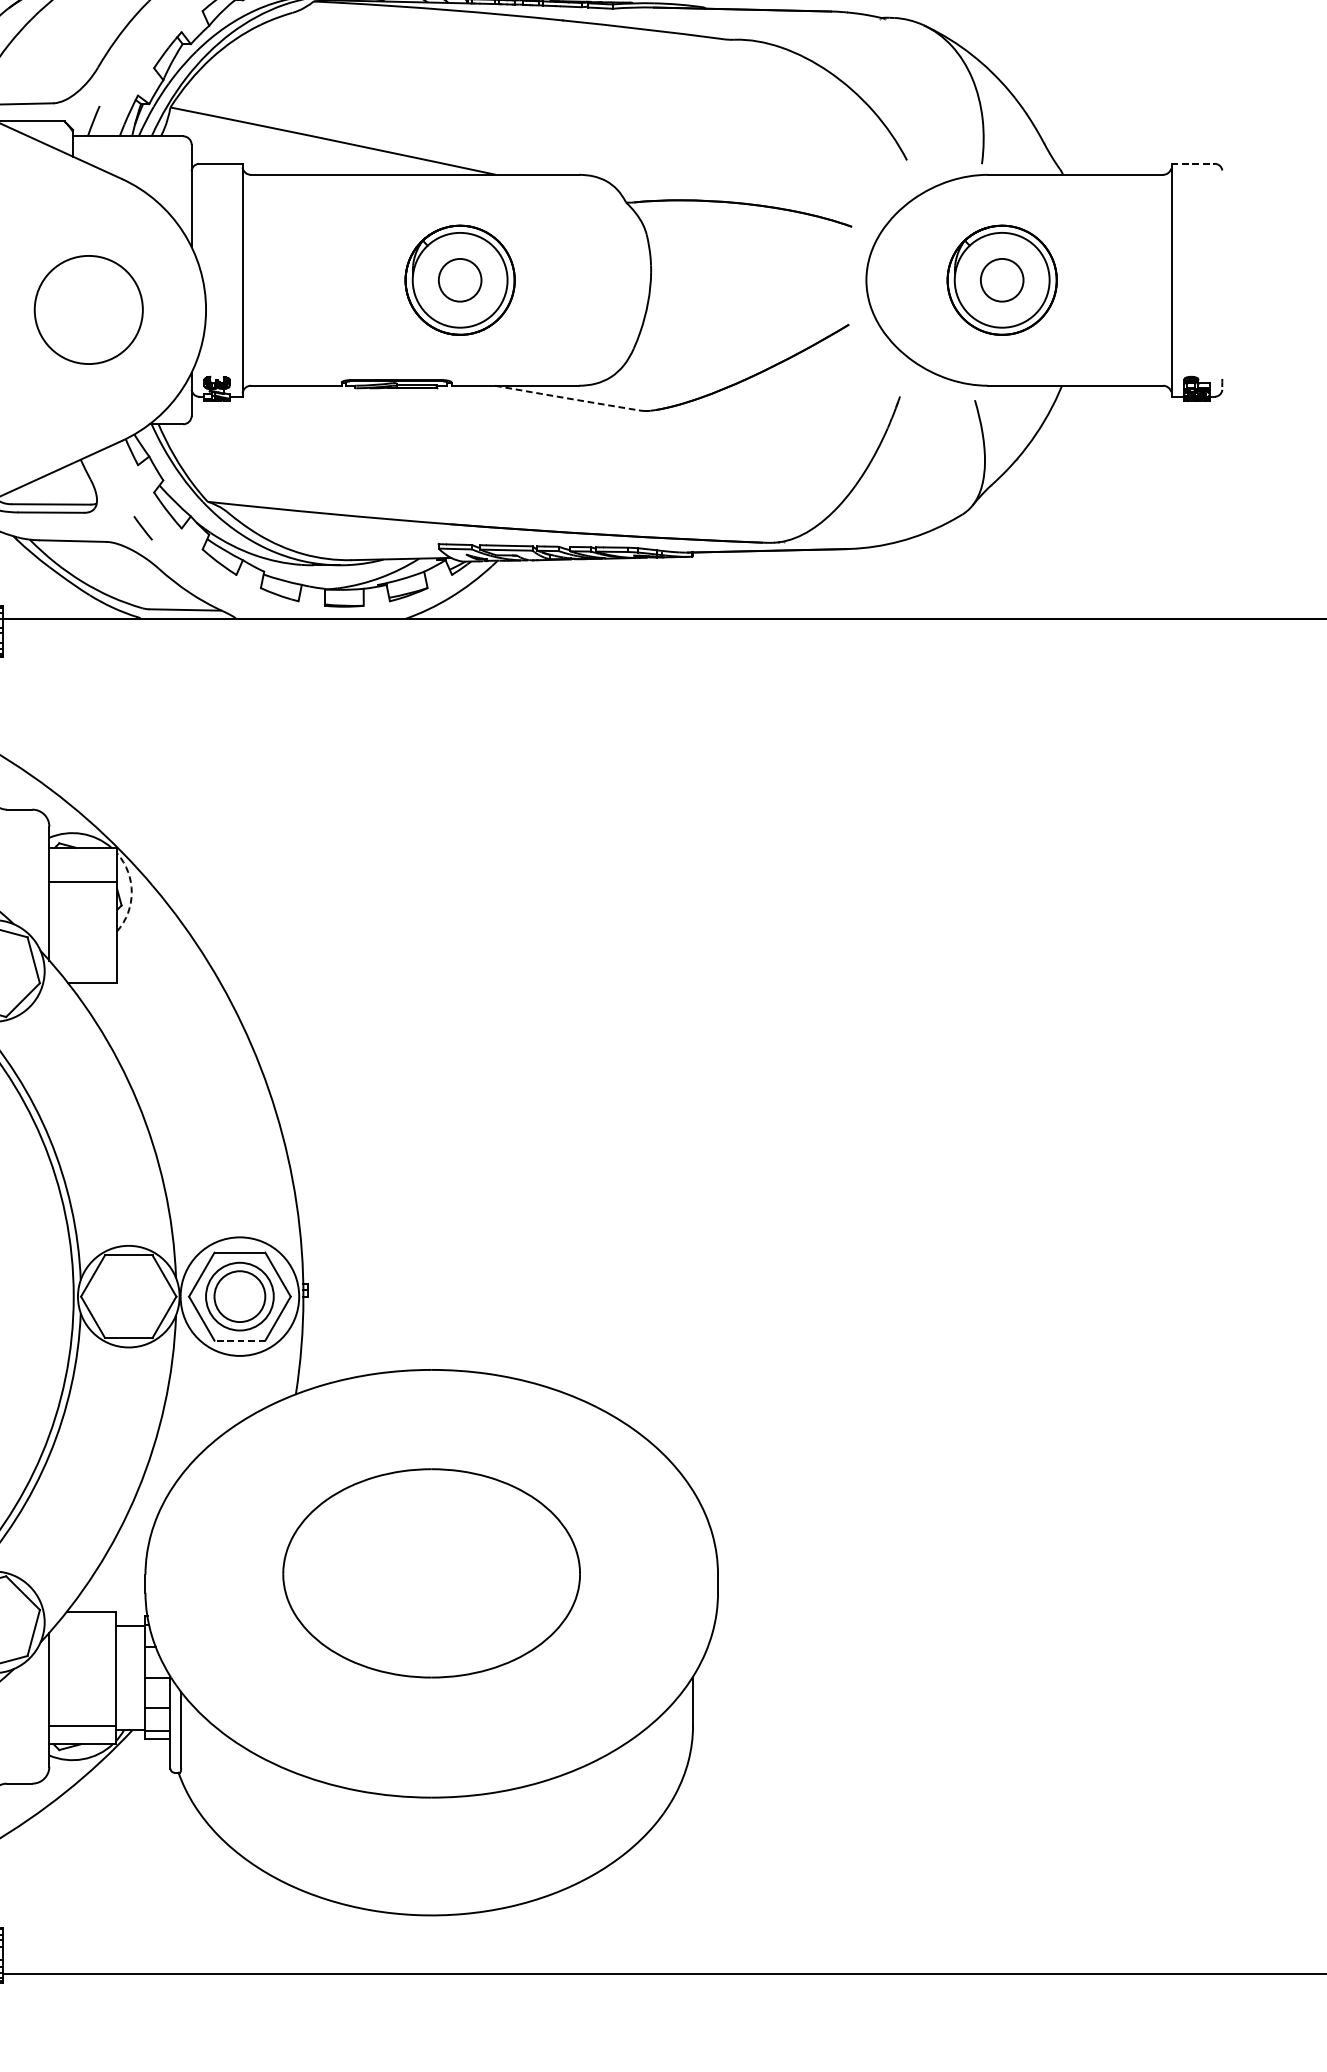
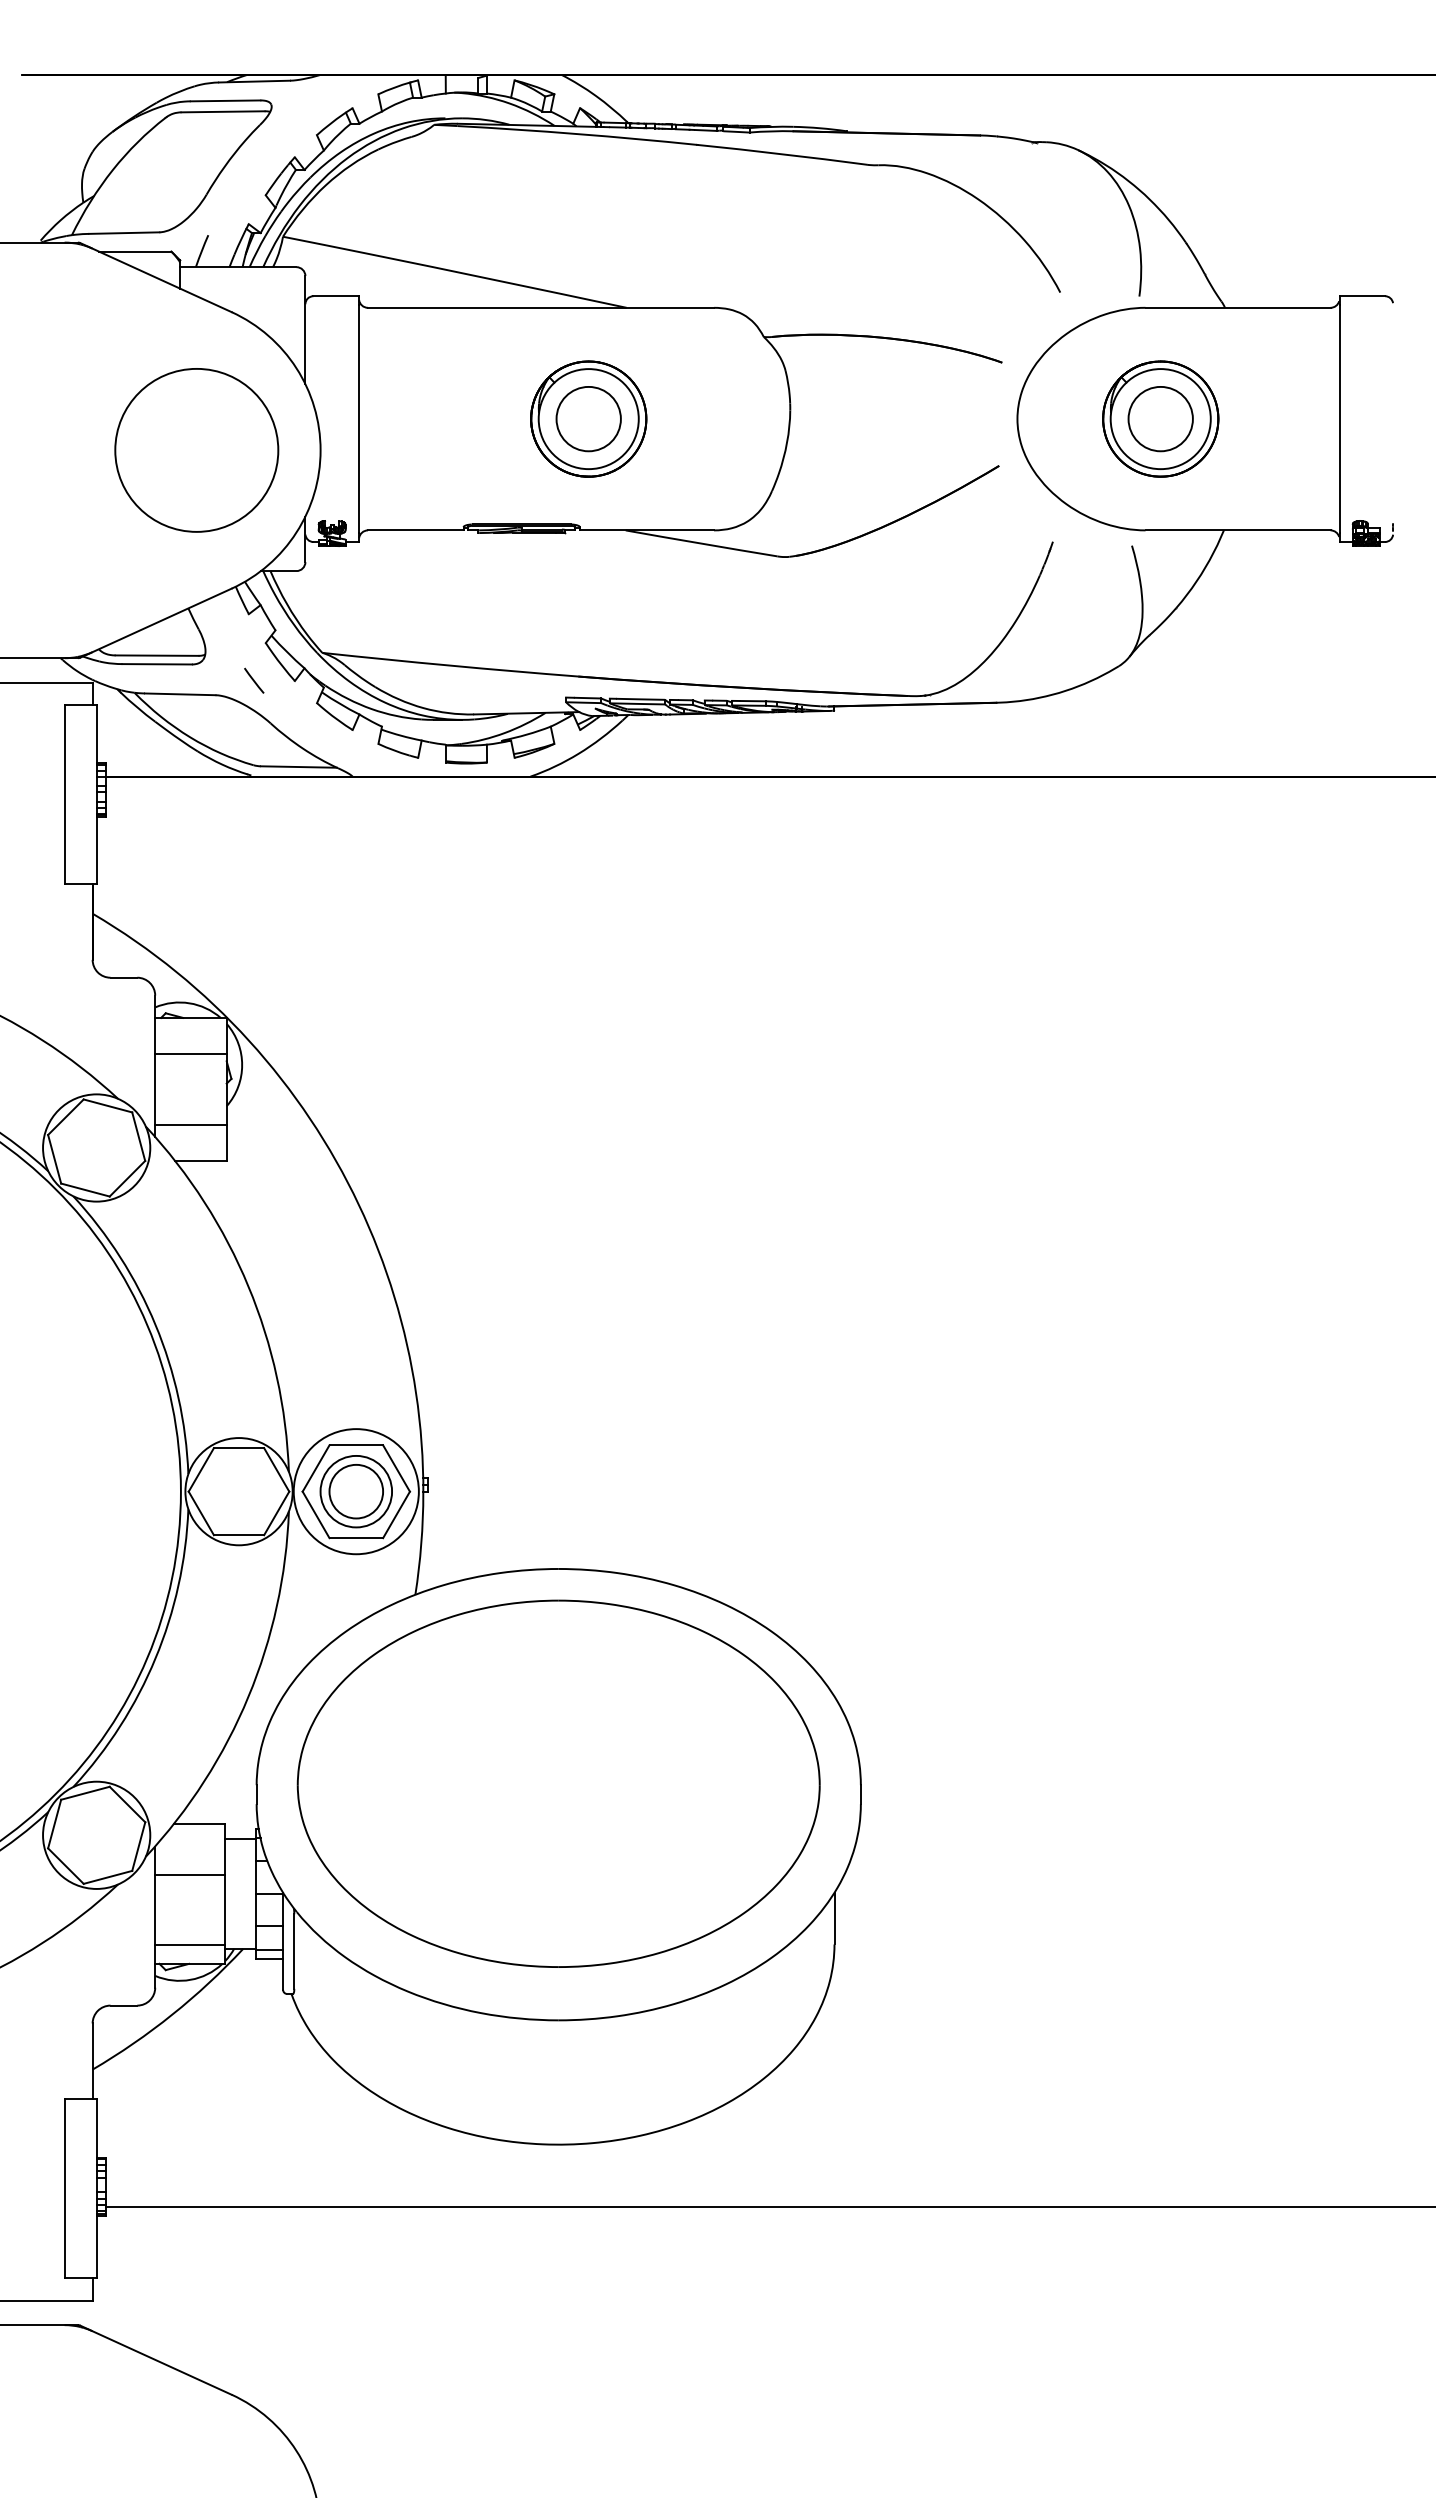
line: (1193, 164) -> (1362, 296), dashed -> solid
circle: (459, 279) -> (588, 418), size x1.43
circle: (1001, 279) -> (1160, 418), size x1.43
circle: (88, 310) -> (196, 450), size x1.43
arc: (567, 398) -> (701, 543), dashed -> solid
arc: (132, 892) -> (242, 1065), dashed -> solid
line: (82, 949) -> (190, 1125), added
line: (240, 1341) -> (356, 1538), dashed -> solid
part: (431, 1573) -> (558, 1783), size x1.67
line: (82, 1660) -> (190, 1875), added

